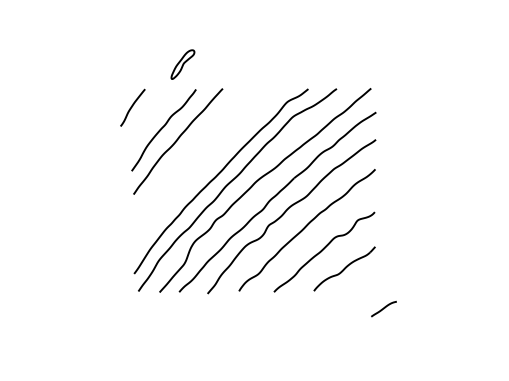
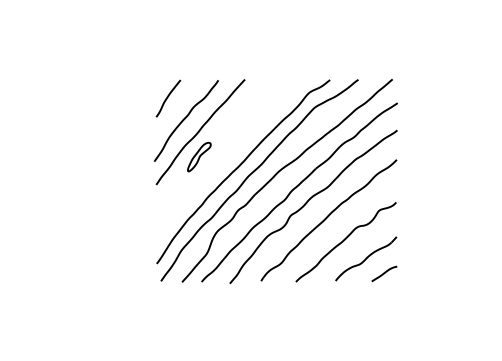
part: (182, 64) -> (198, 156), moved
curve: (132, 107) -> (168, 98), moved
curve: (383, 308) -> (383, 273), moved

